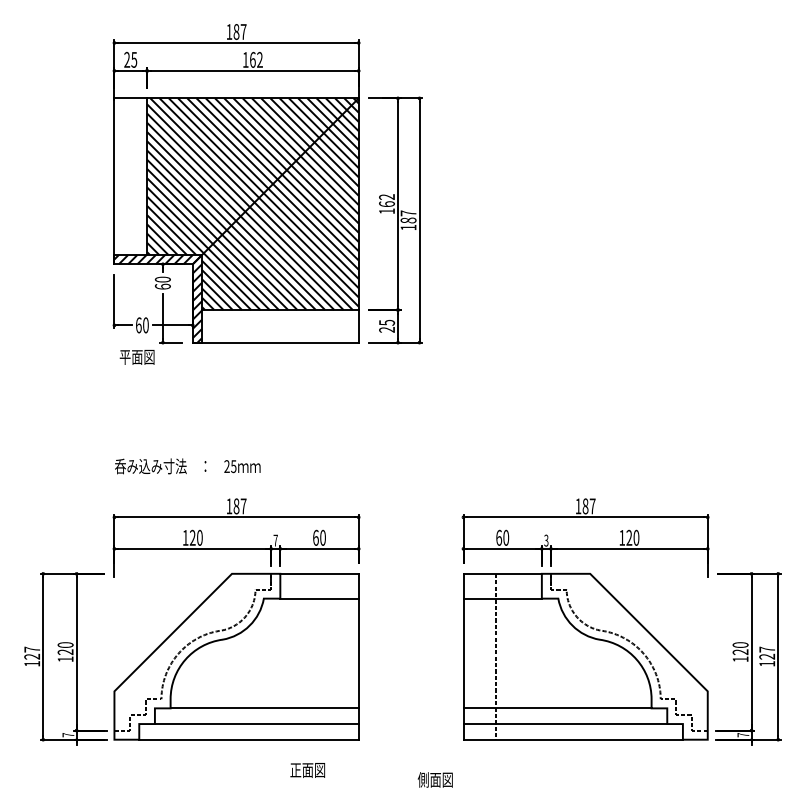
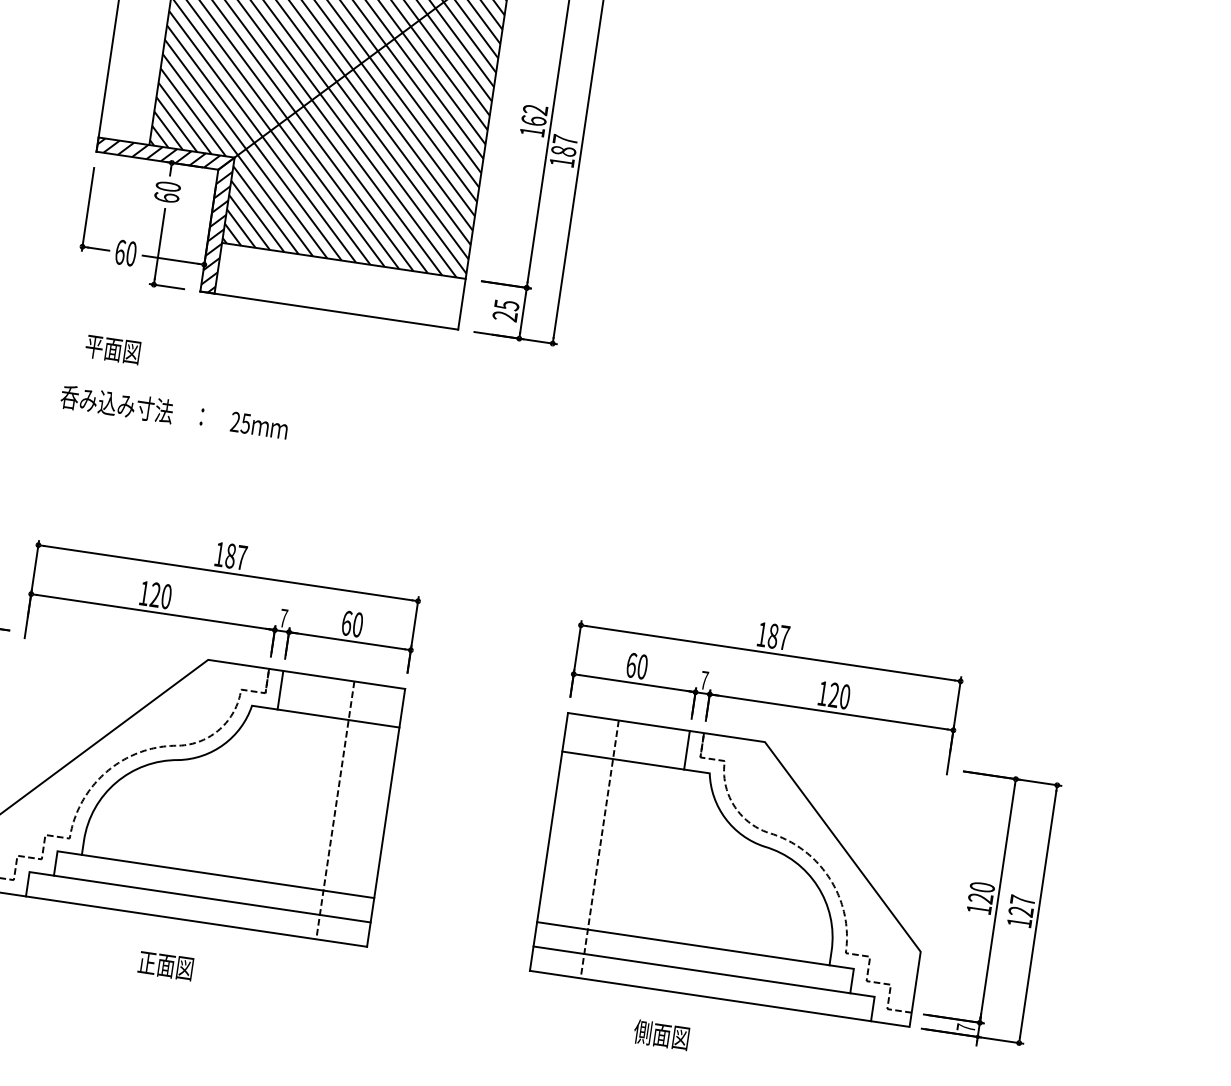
text: (136, 357) -> (111, 349), moved
text: (187, 466) -> (173, 412), moved
text: (546, 540) -> (704, 680), 3 -> 7
line: (326, 656) -> (336, 810), added
text: (307, 770) -> (165, 965), moved
text: (434, 779) -> (660, 1034), moved

